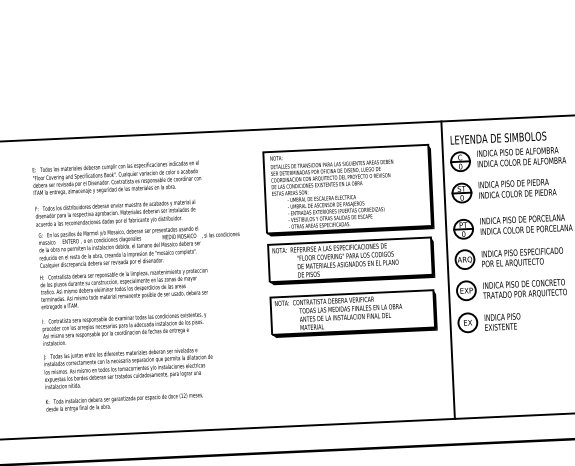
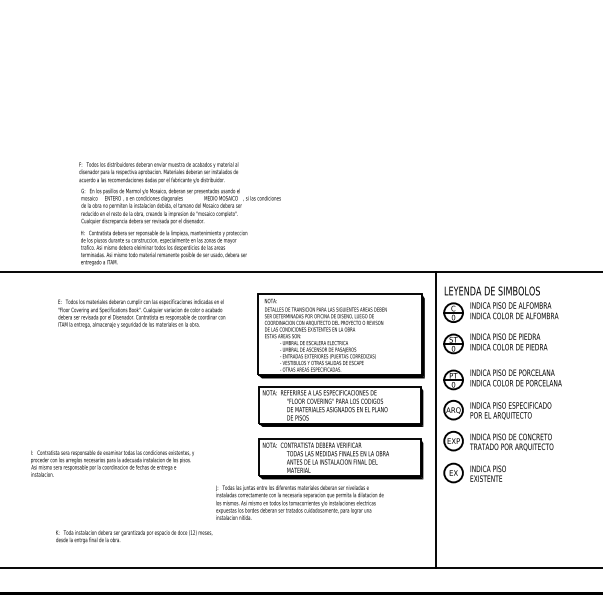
text: (116, 178) -> (141, 313), moved
text: (138, 253) -> (179, 213), moved
text: (128, 367) -> (299, 502), moved
text: (124, 402) -> (134, 536), moved

